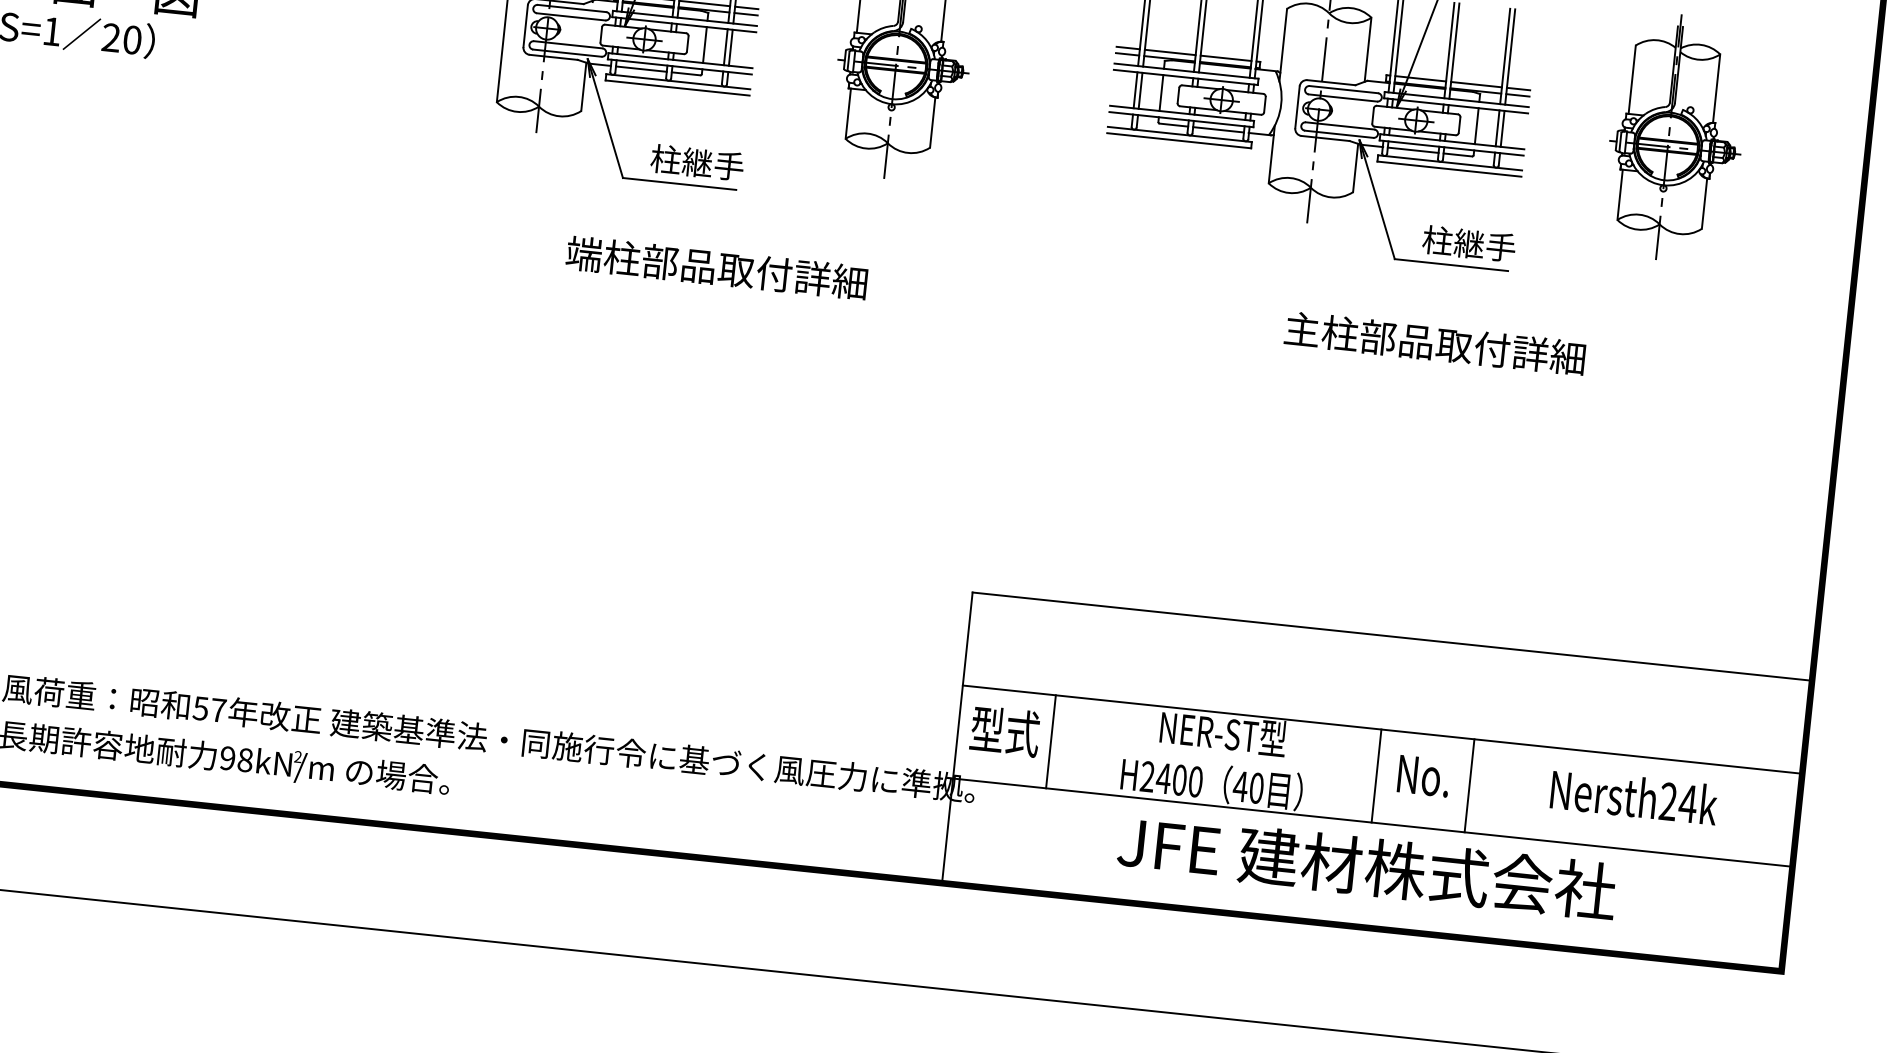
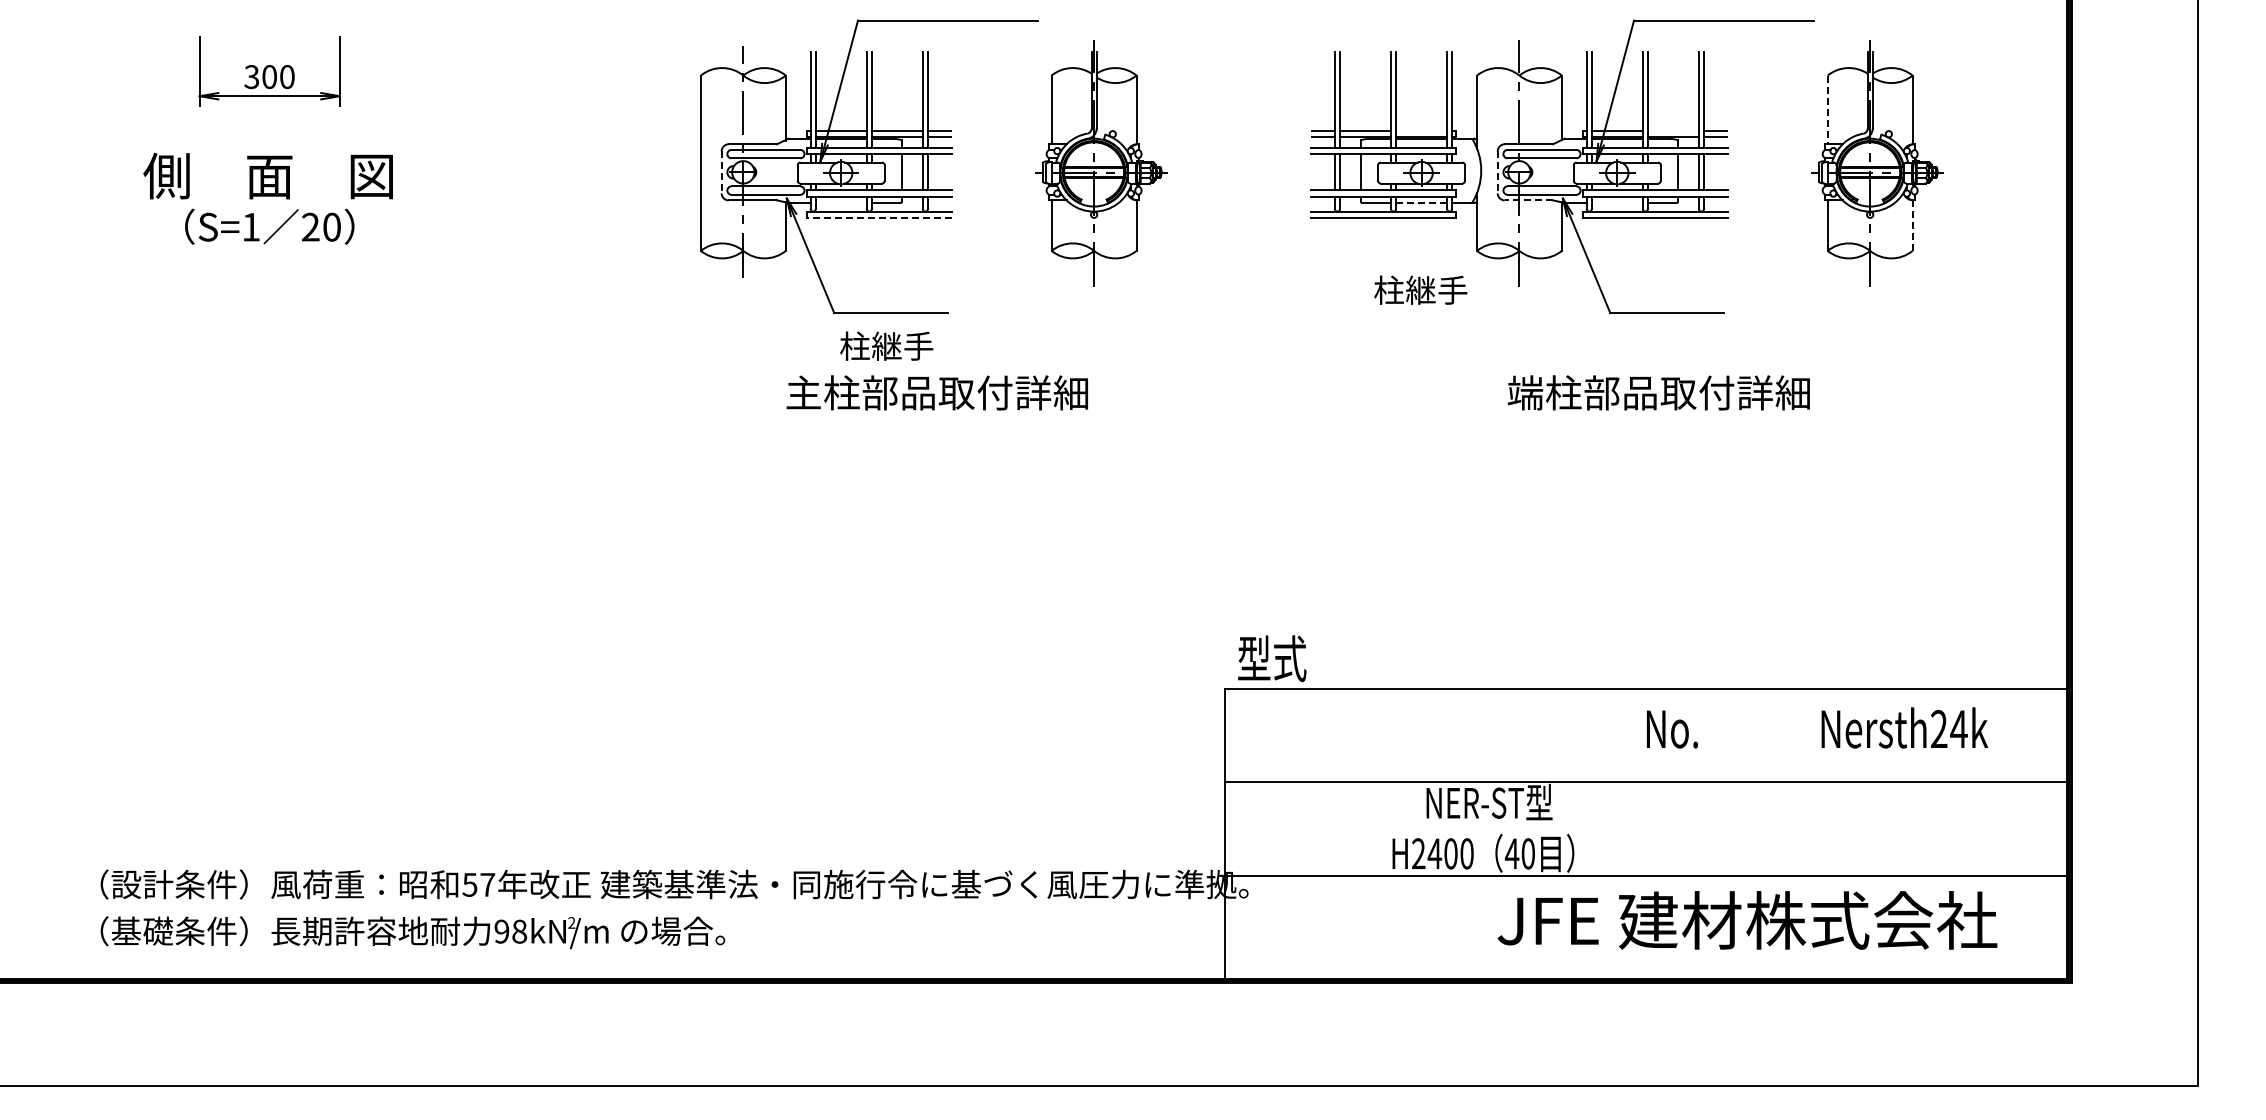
line: (525, 26) -> (721, 172), solid -> dashed
line: (1225, 58) -> (1421, 131), removed
line: (640, 68) -> (840, 202), removed
line: (1631, 80) -> (1827, 110), solid -> dashed
line: (1475, 84) -> (1672, 131), removed
line: (676, 87) -> (878, 217), solid -> dashed
line: (1297, 107) -> (1497, 172), solid -> dashed
line: (1218, 129) -> (1421, 202), solid -> dashed
line: (1325, 138) -> (1528, 200), solid -> dashed
line: (1412, 149) -> (1616, 202), removed
text: (697, 162) -> (886, 345), moved
line: (1704, 203) -> (1912, 225), solid -> dashed
text: (1469, 243) -> (1420, 289), moved
text: (584, 253) -> (803, 392), 端柱部品取付詳細 -> 主柱部品取付詳細
text: (1302, 329) -> (1525, 392), 主柱部品取付詳細 -> 端柱部品取付詳細
text: (1005, 731) -> (1272, 658), moved
line: (1050, 741) -> (1318, 828), removed
line: (1376, 775) -> (1646, 828), removed
text: (1424, 776) -> (1672, 729), moved
line: (1469, 785) -> (1739, 828), removed
text: (1634, 796) -> (1904, 727), moved
text: (1367, 866) -> (1747, 920), moved

